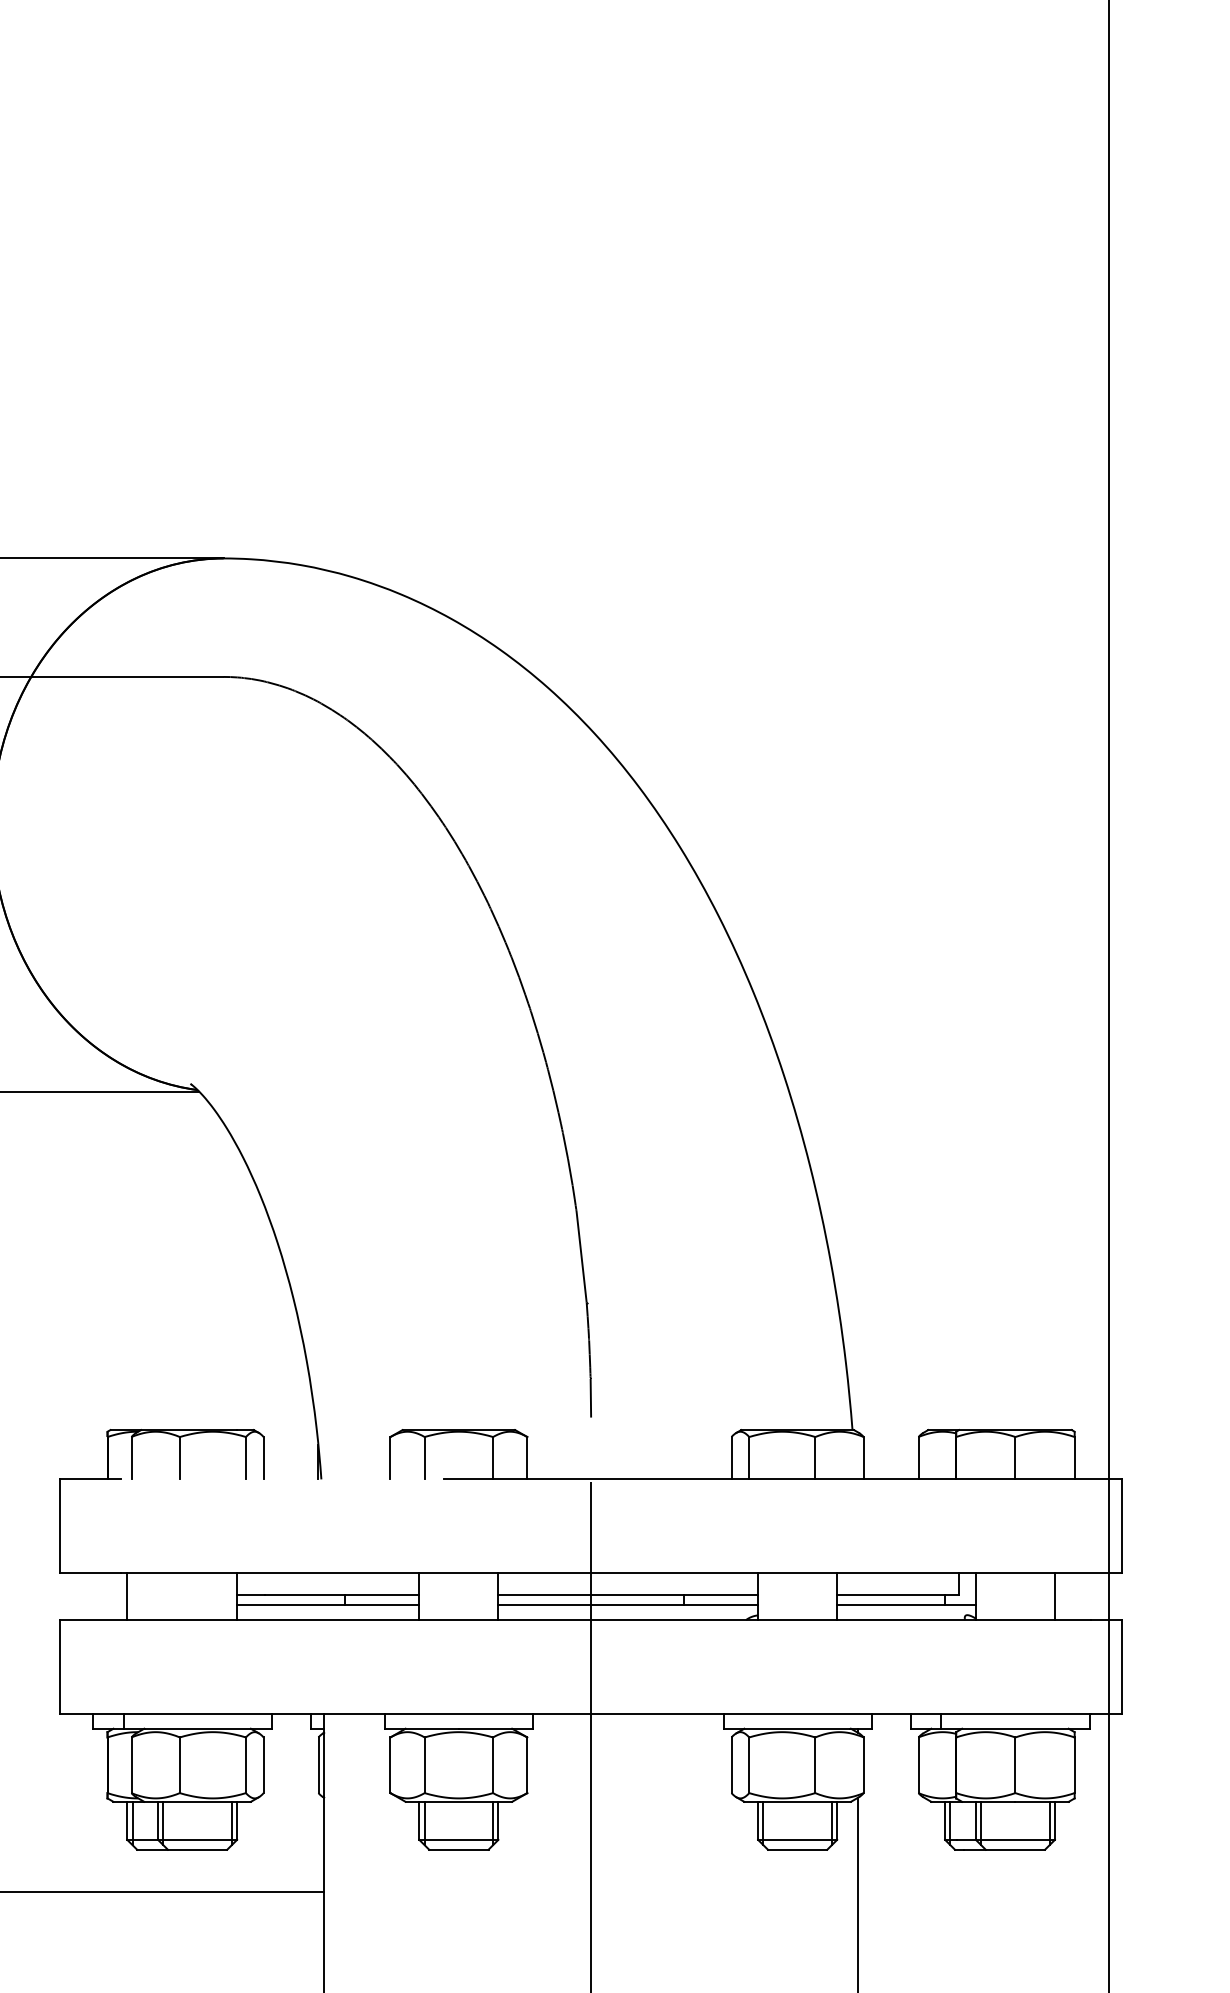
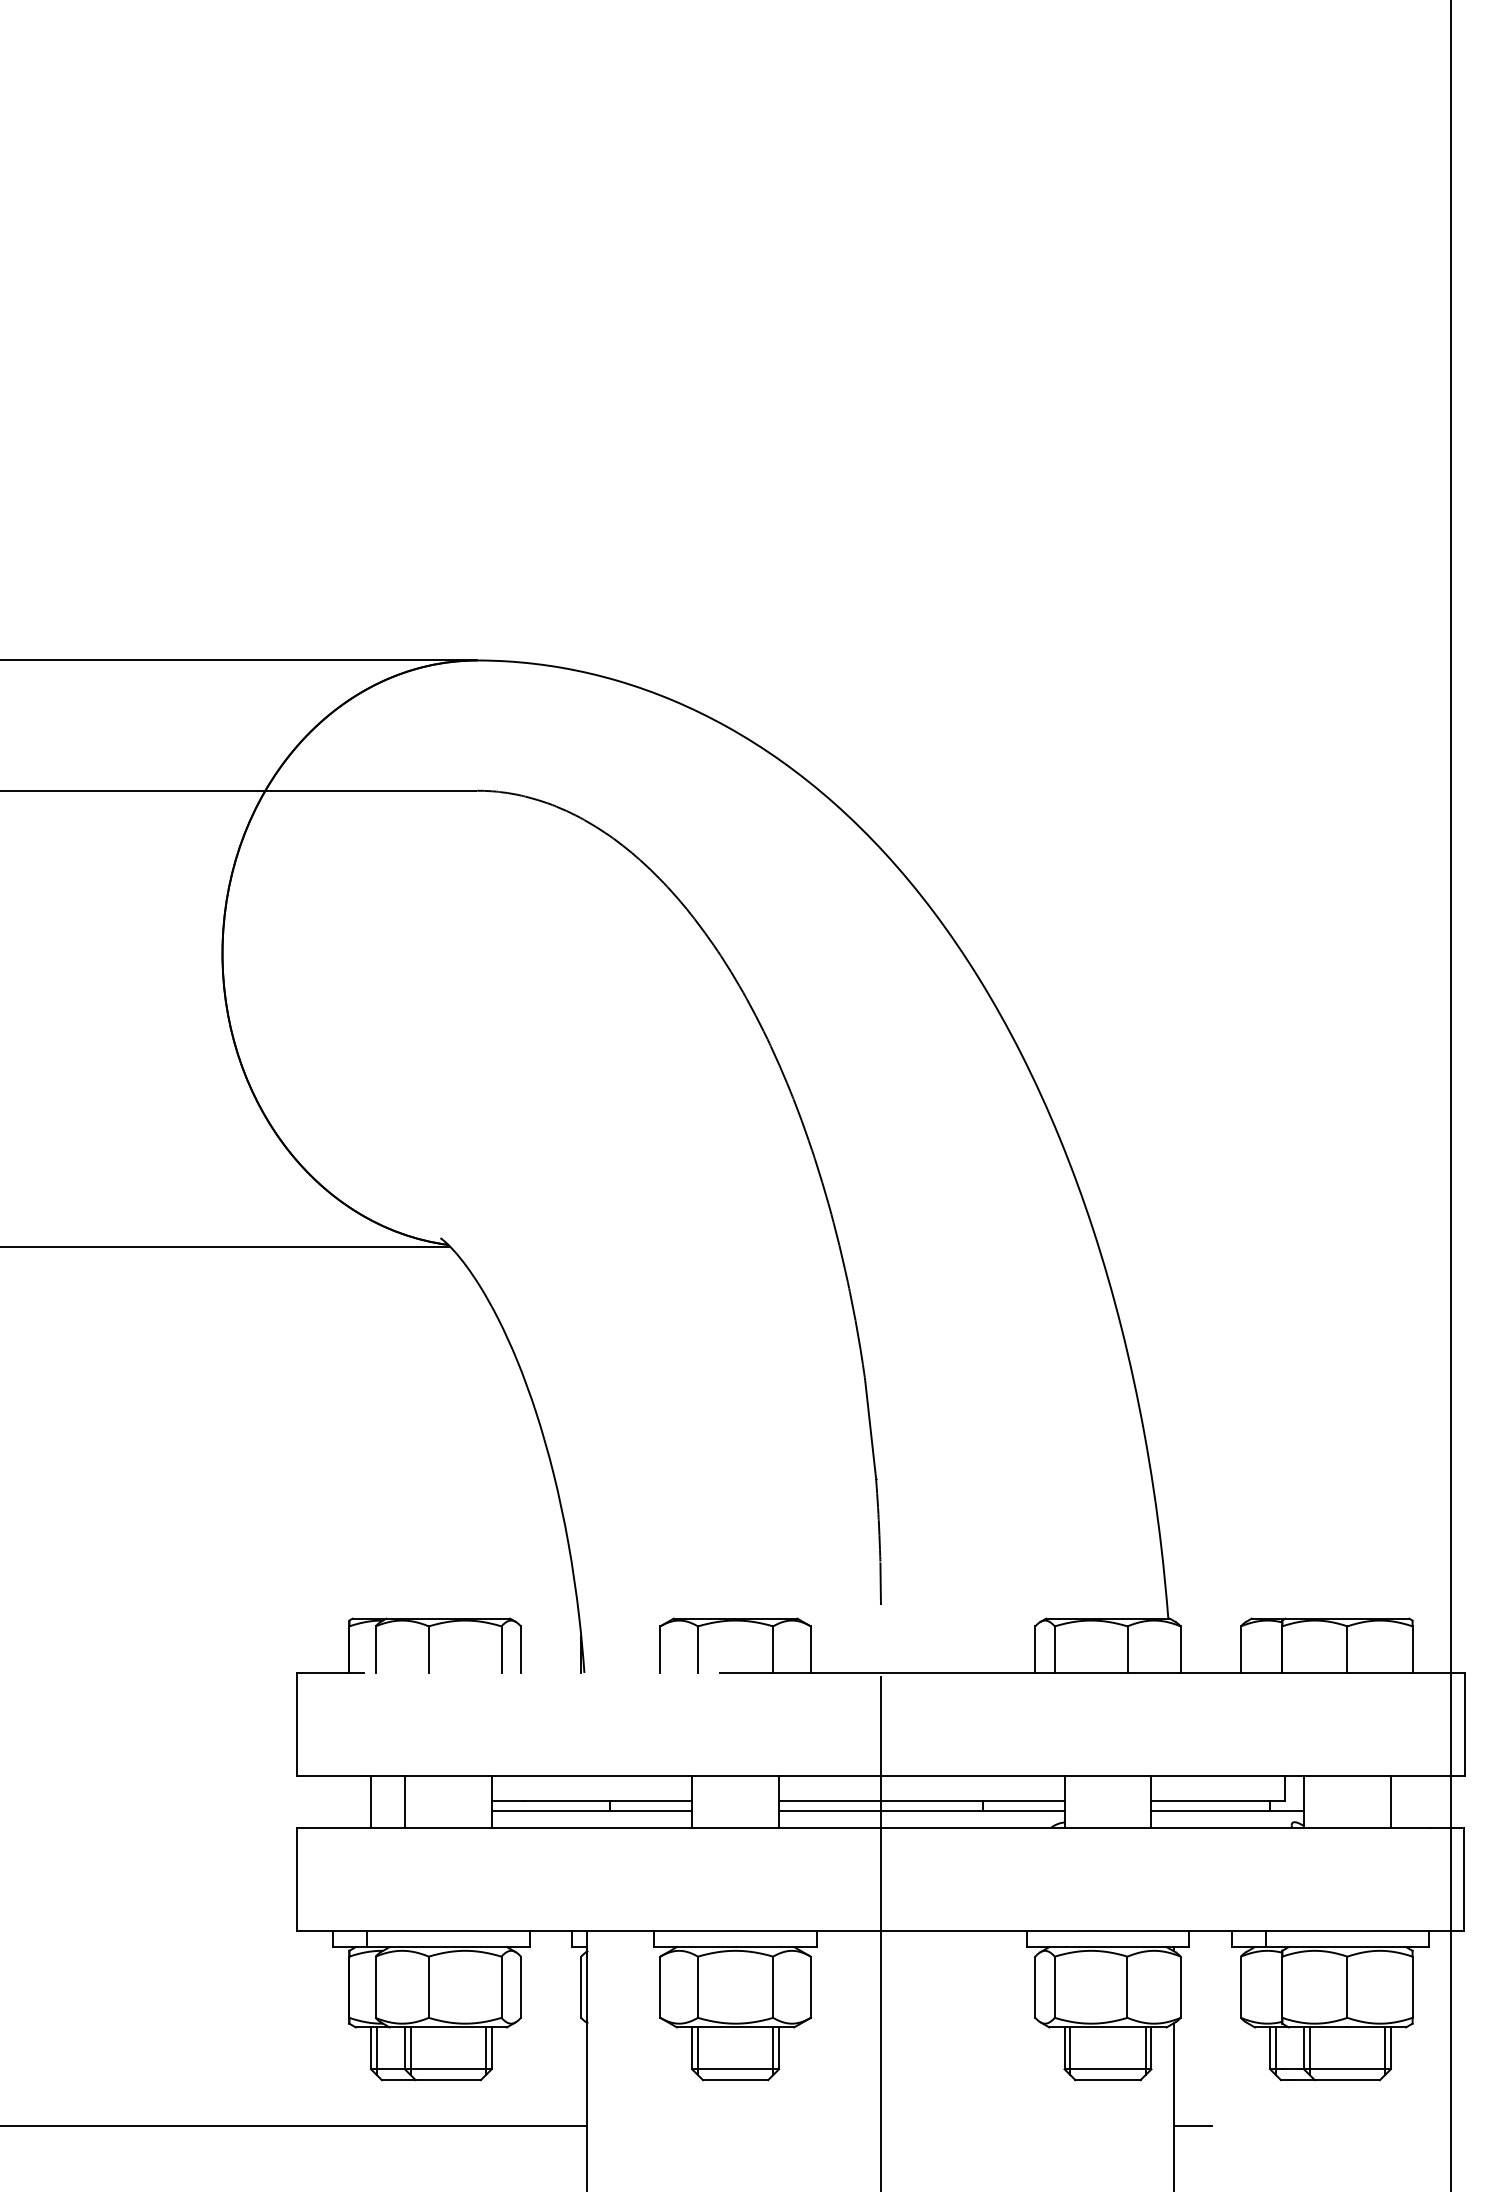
line: (157, 1596) -> (404, 1801), added
line: (874, 1891) -> (1192, 2126), added

